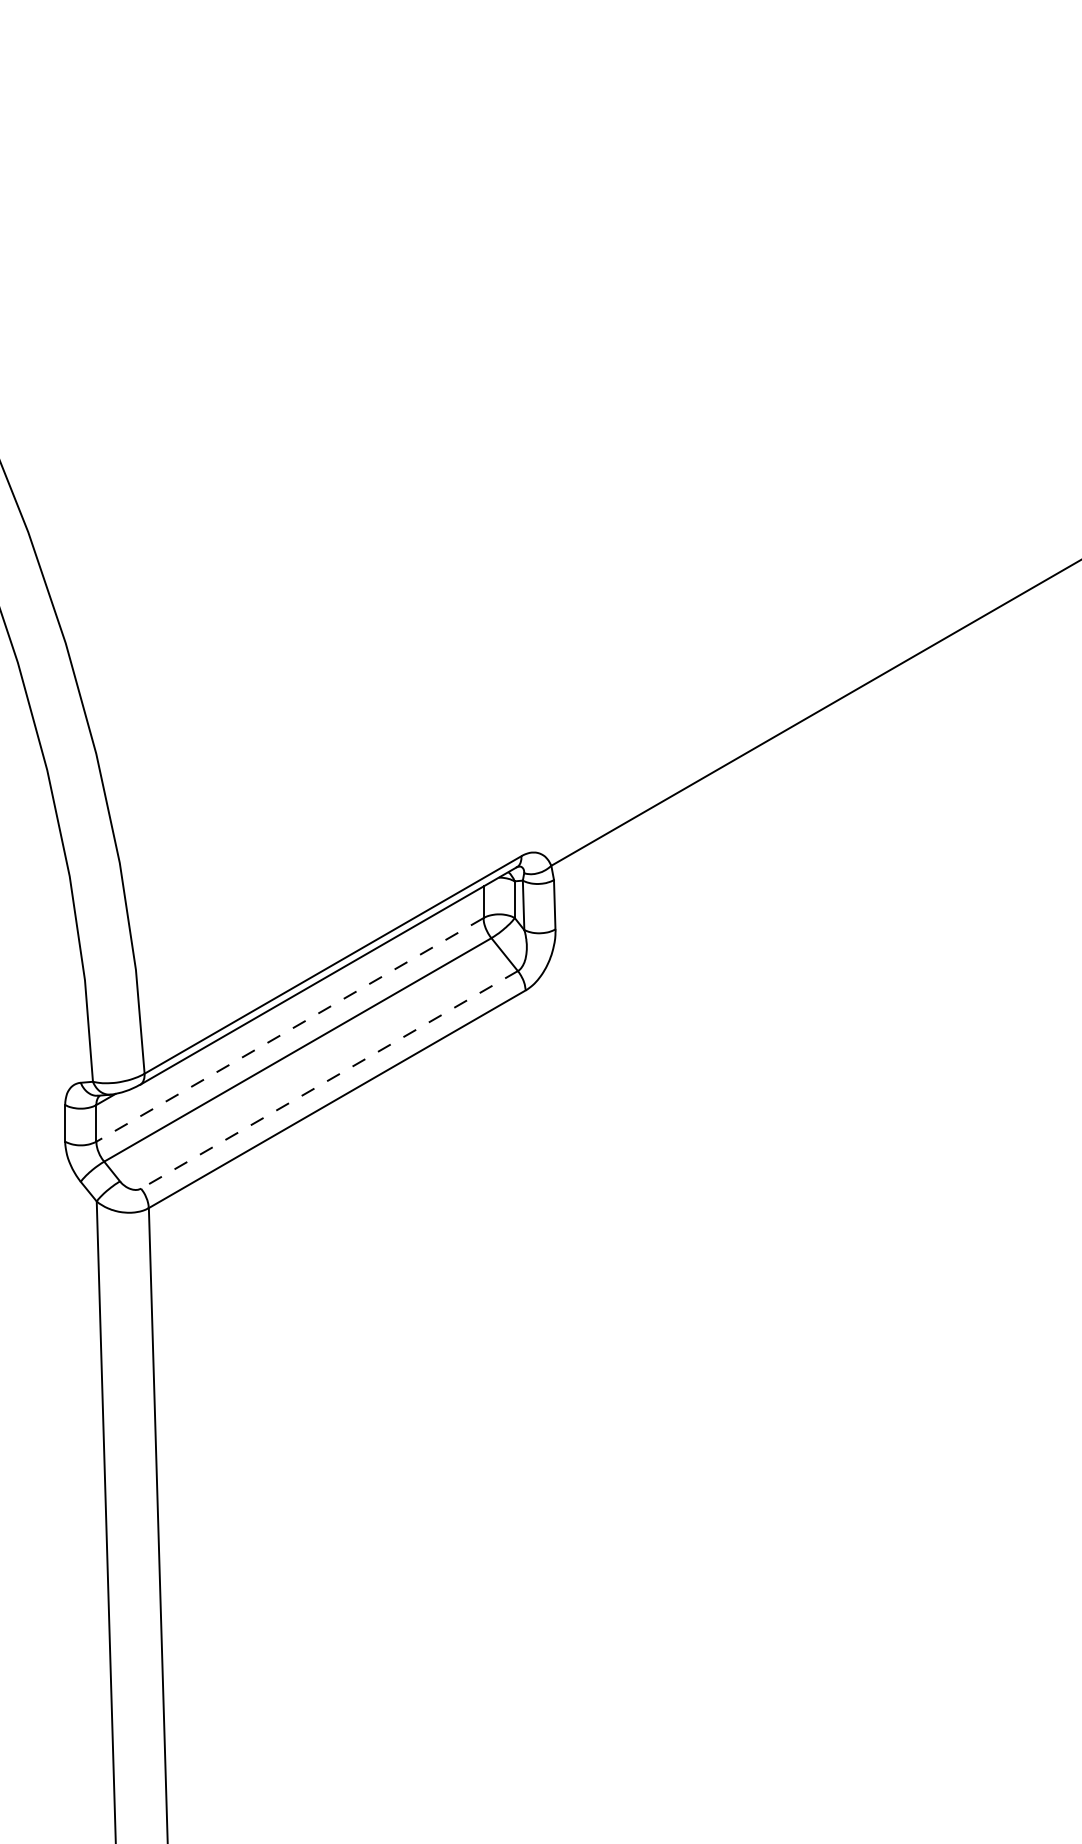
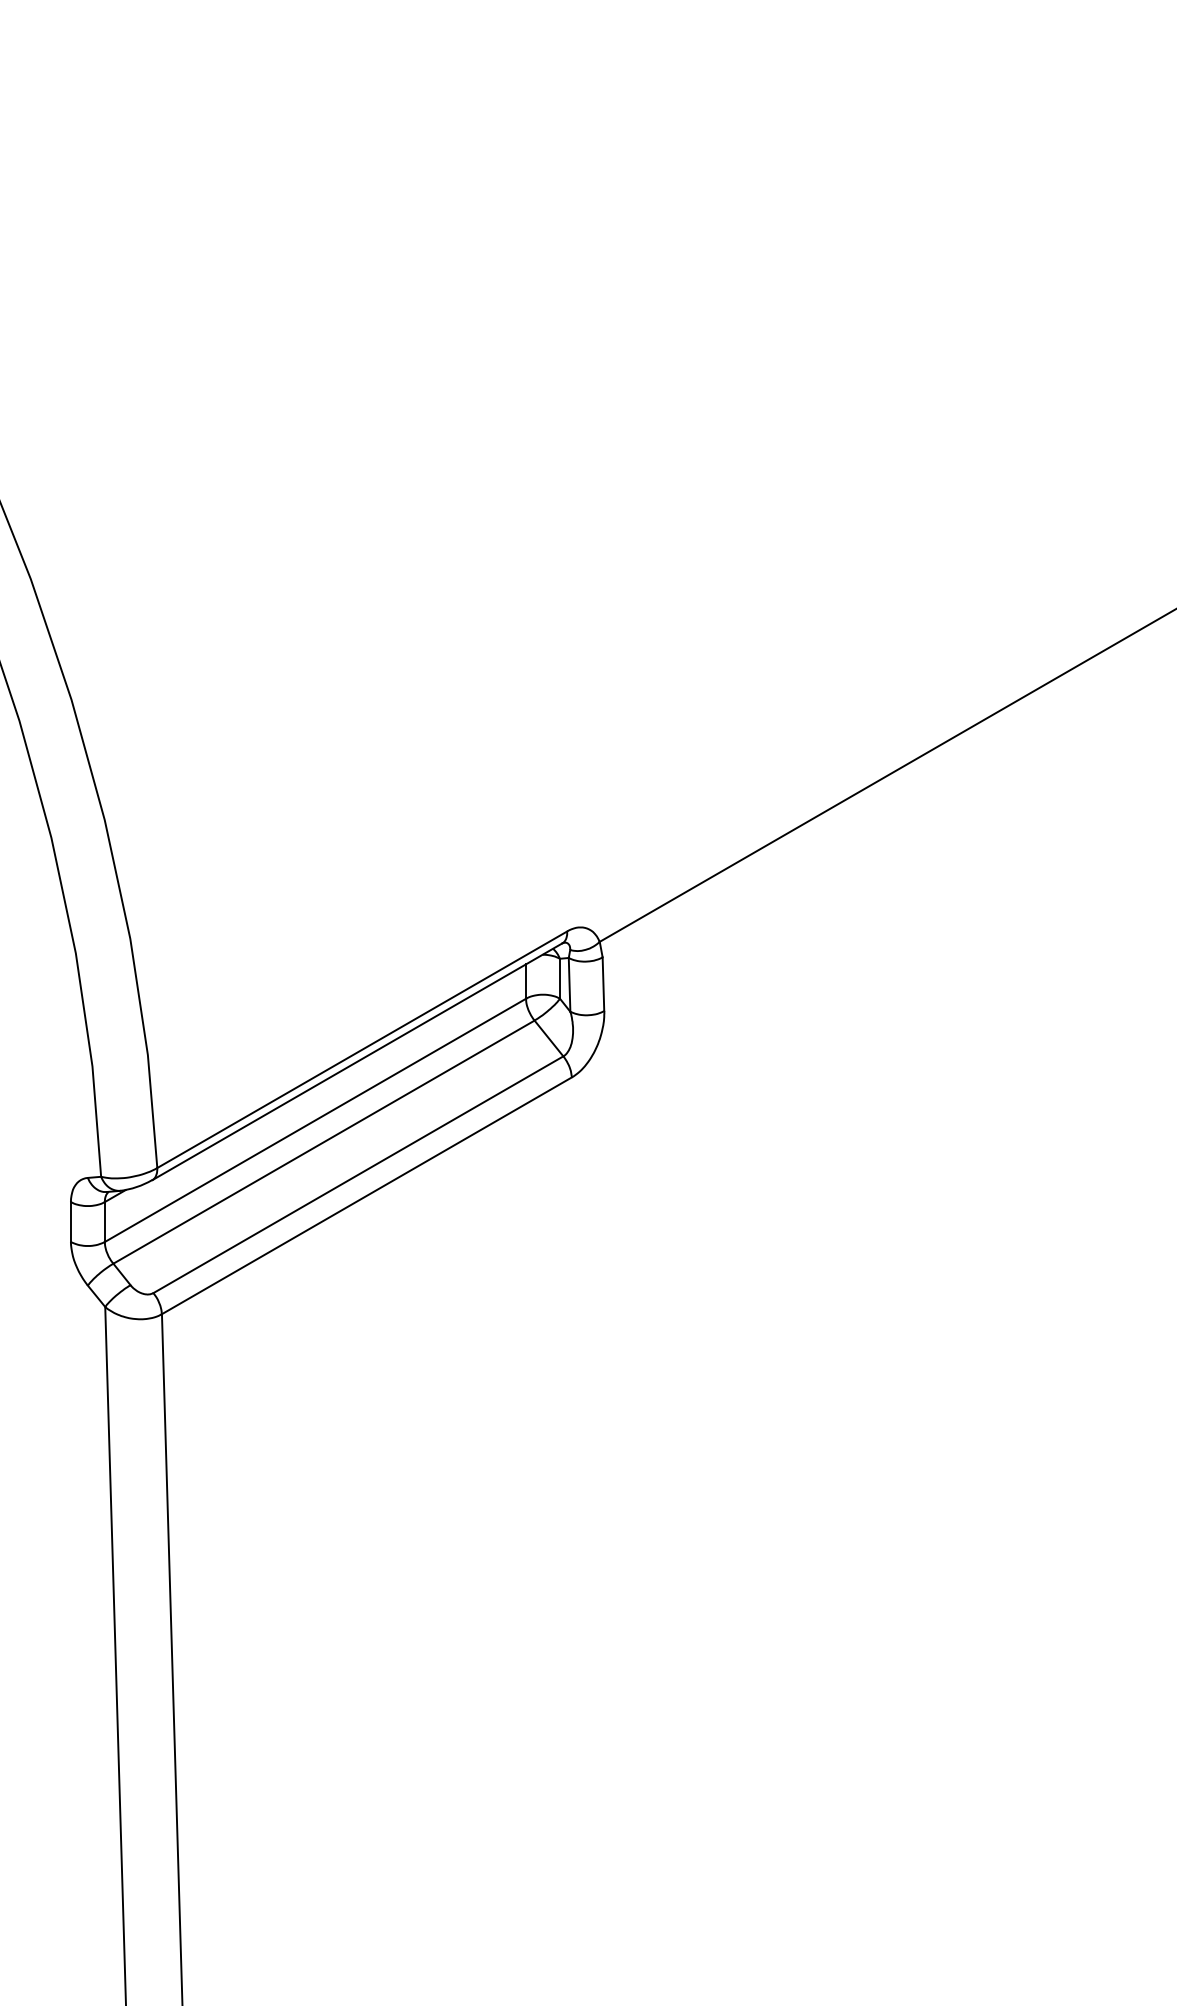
line: (290, 1030) -> (315, 1120), dashed -> solid
line: (329, 1079) -> (358, 1174), dashed -> solid

